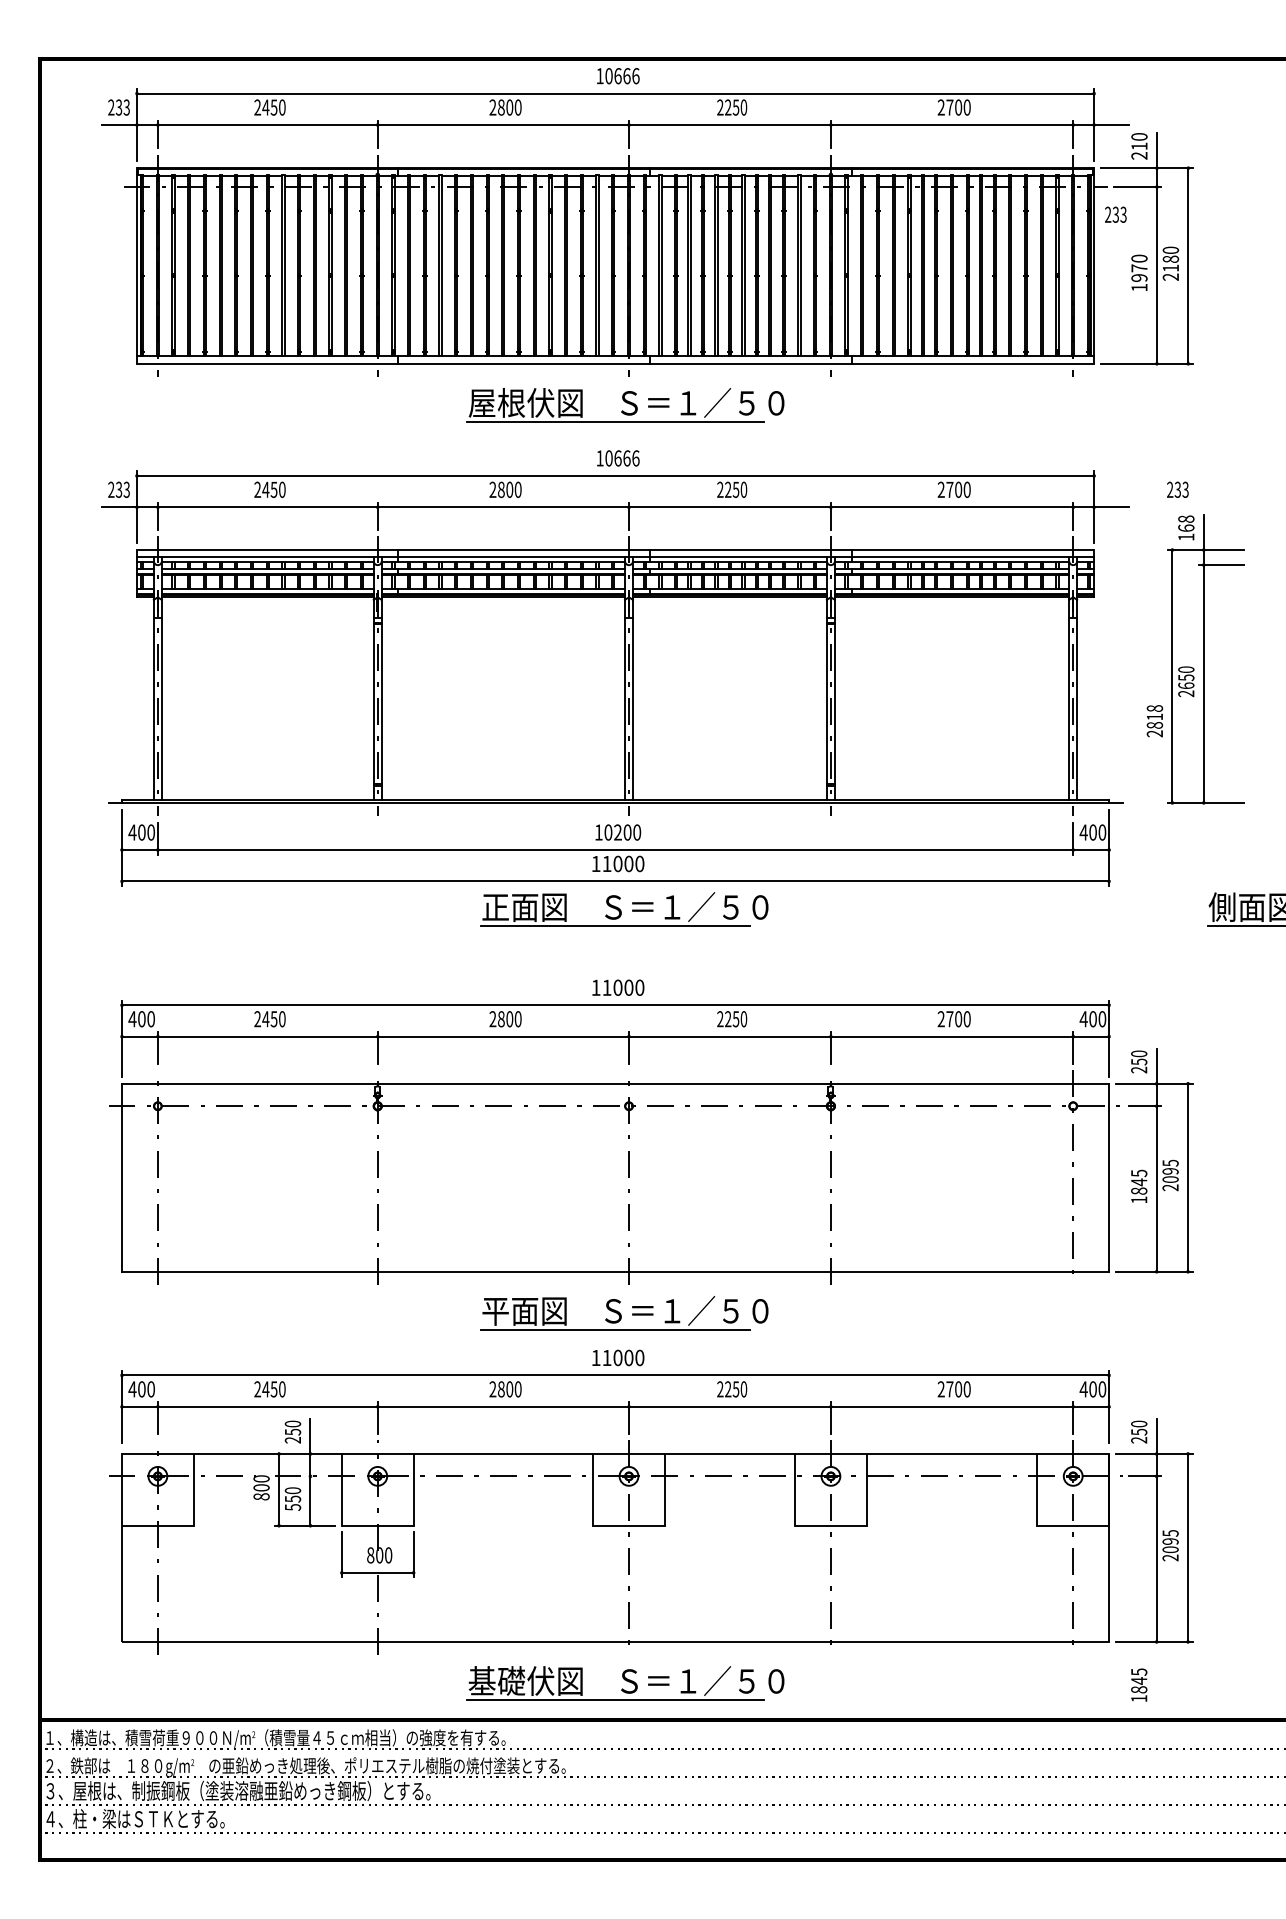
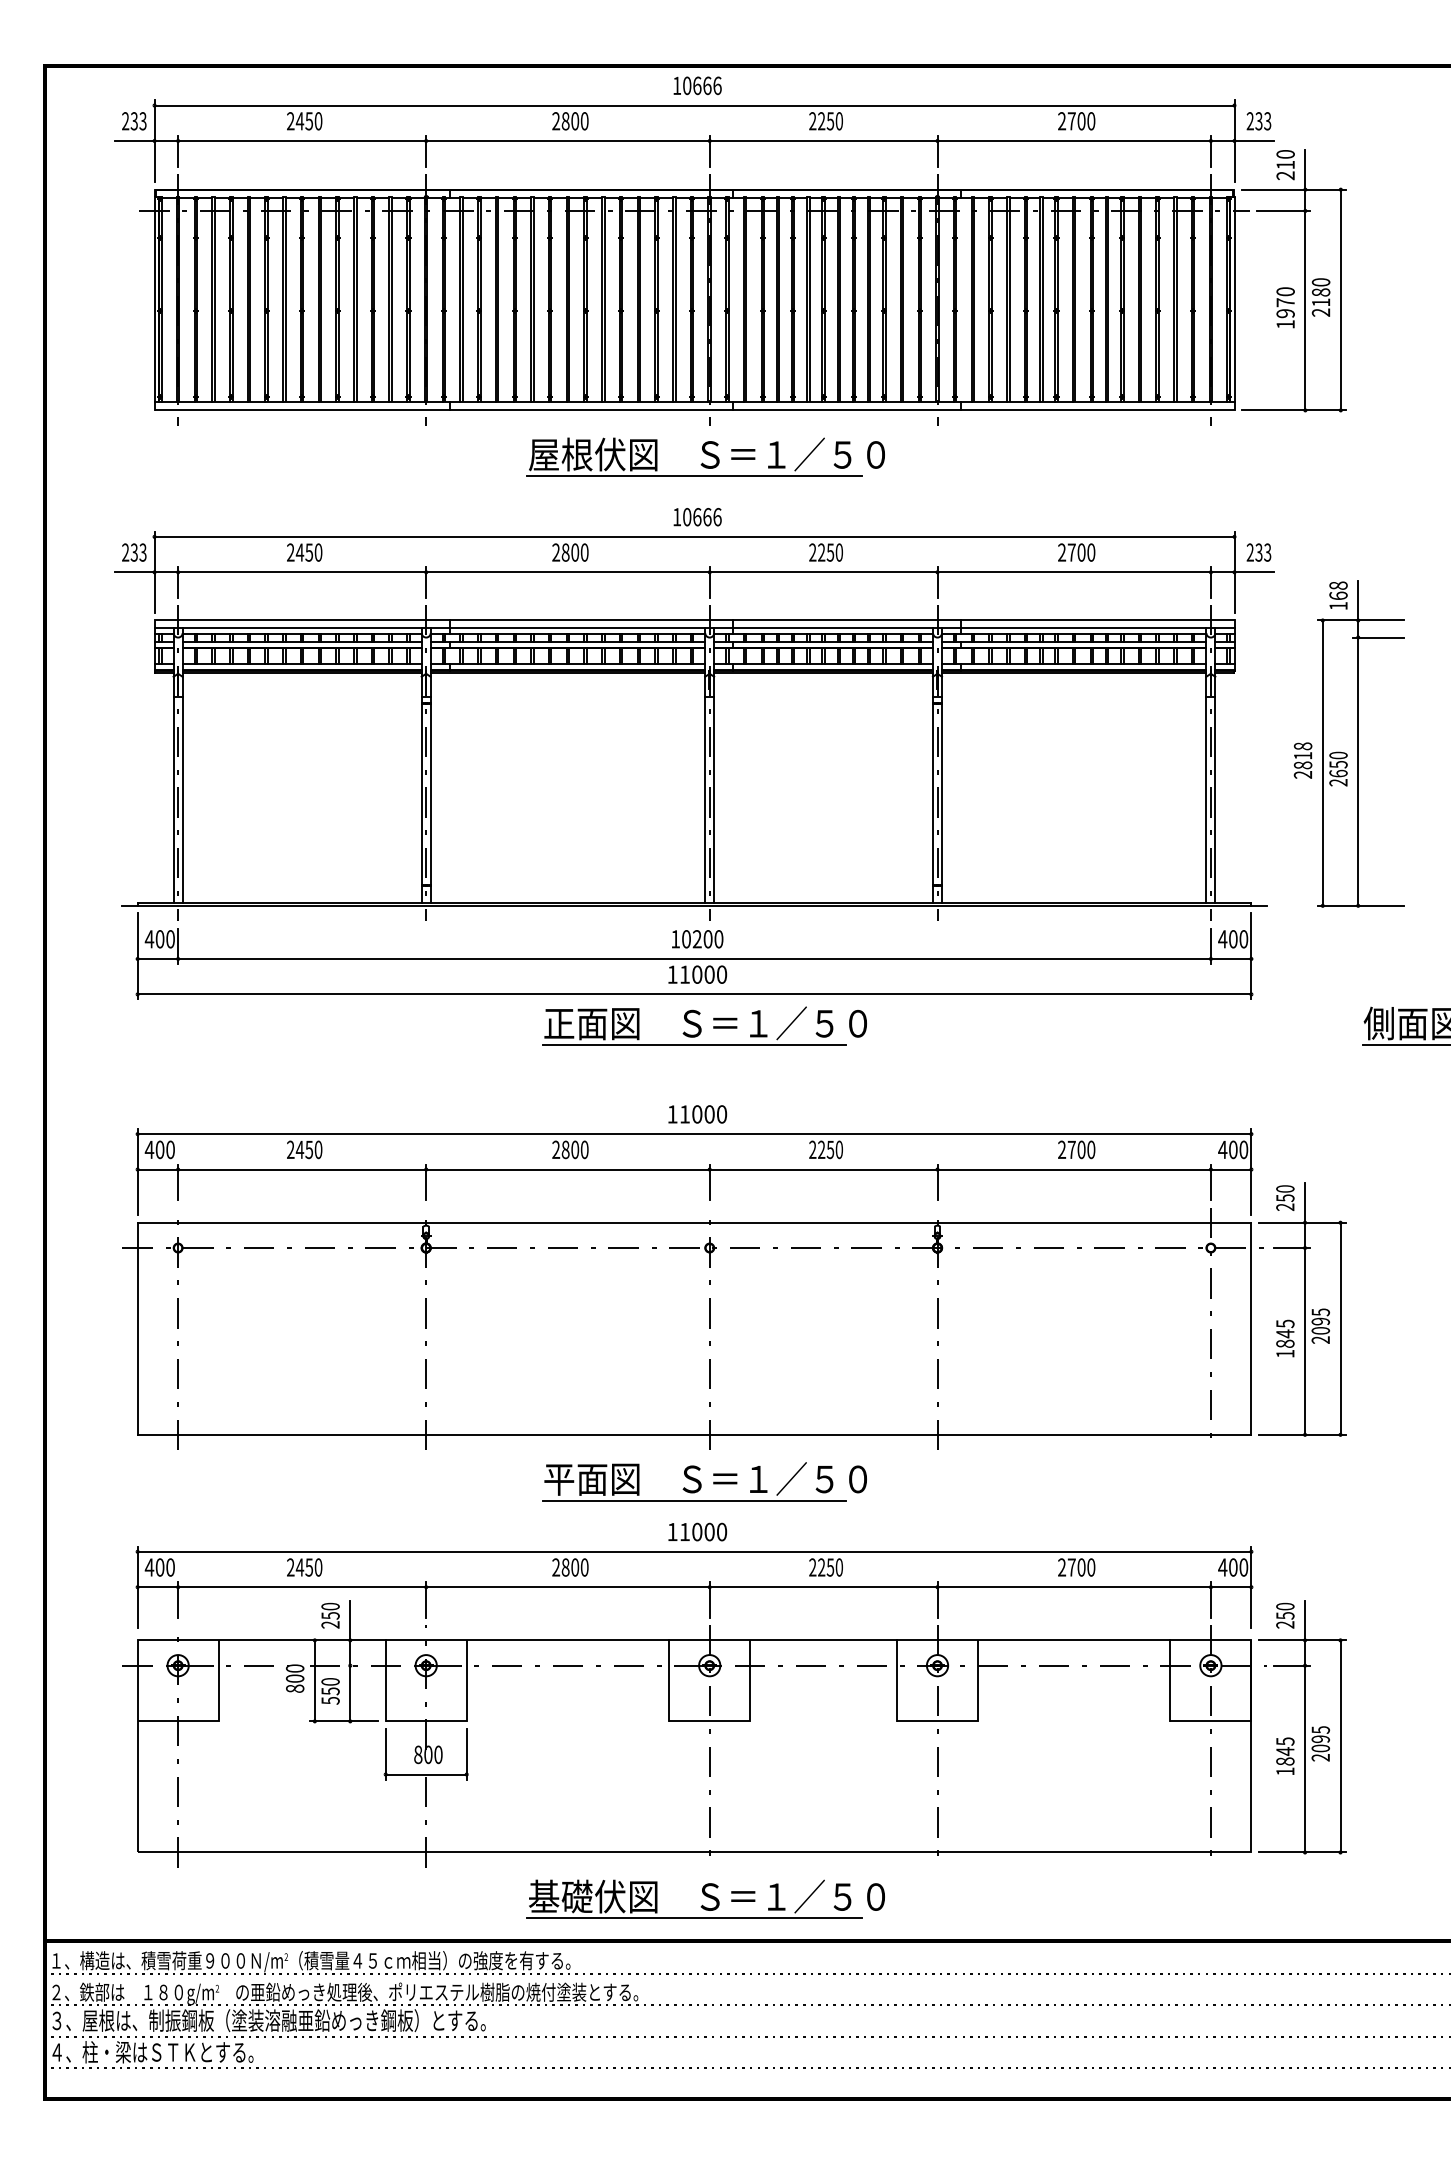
text: (1115, 215) -> (1258, 121), moved
text: (1177, 489) -> (1258, 552), moved
text: (1154, 721) -> (1302, 760), moved
text: (1139, 1684) -> (1285, 1755), moved

